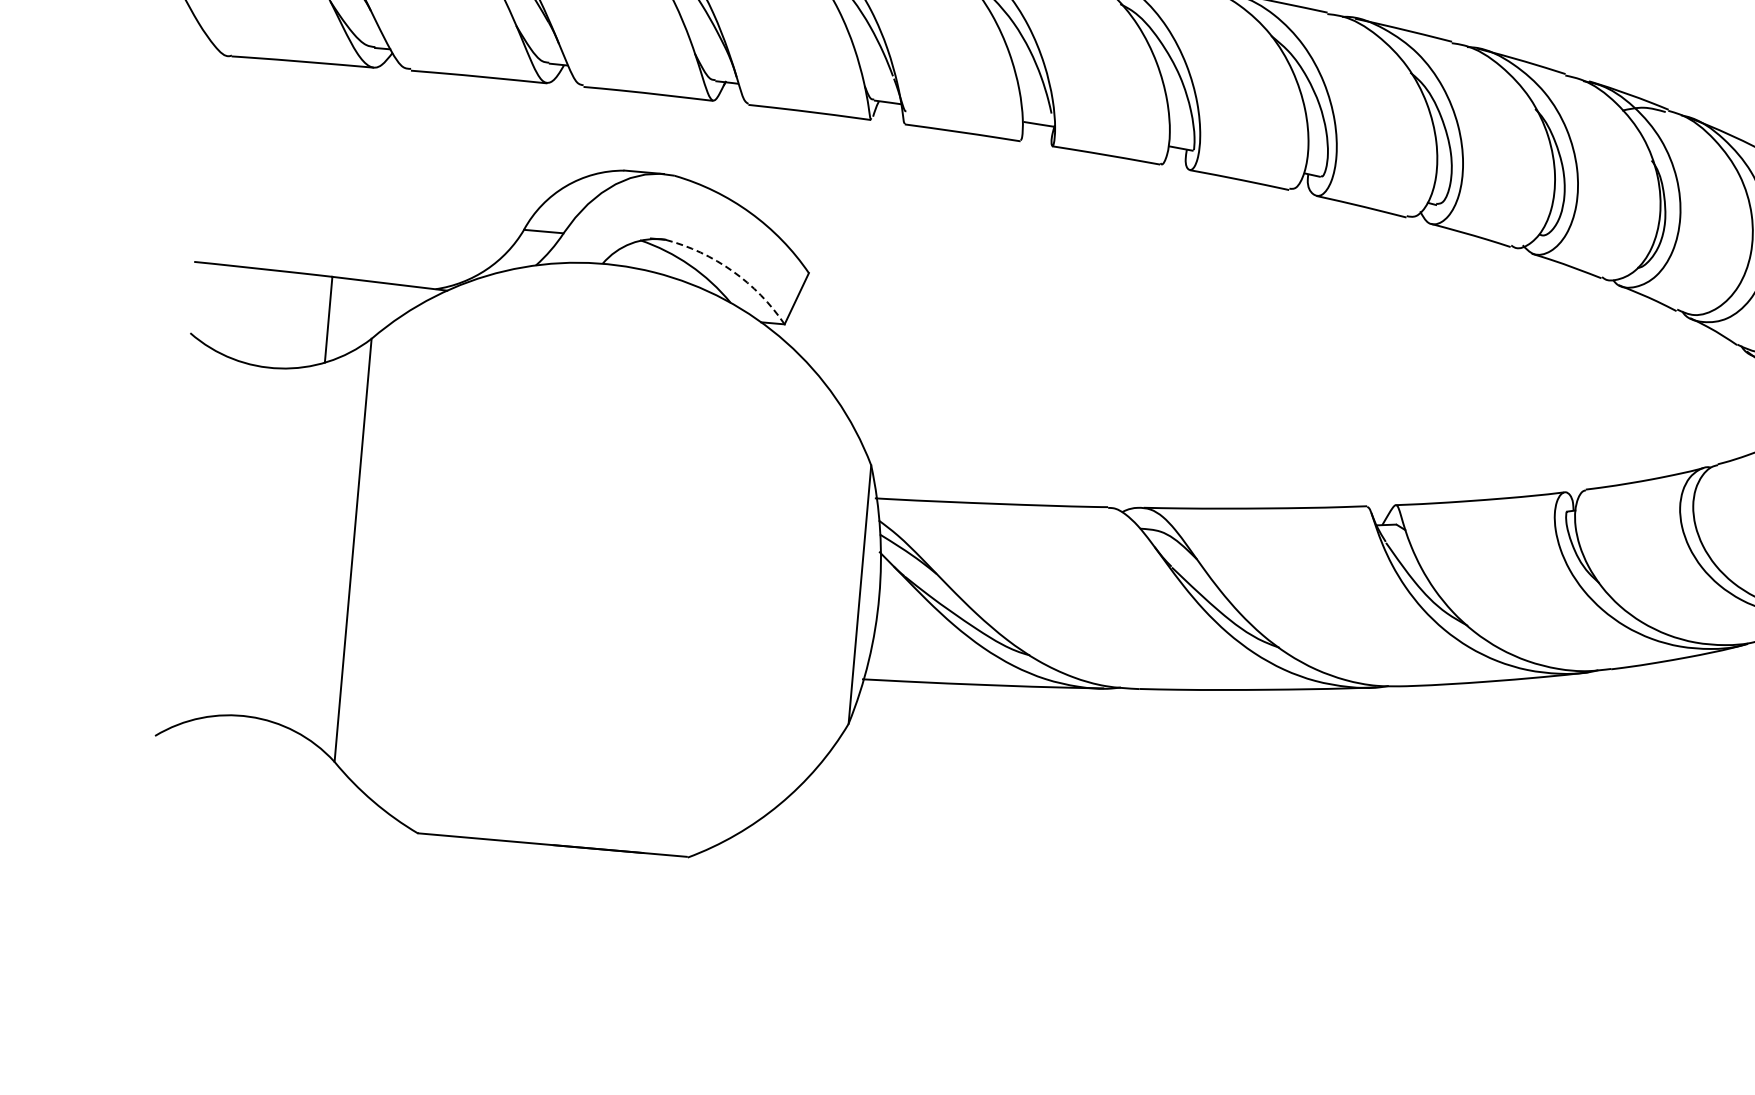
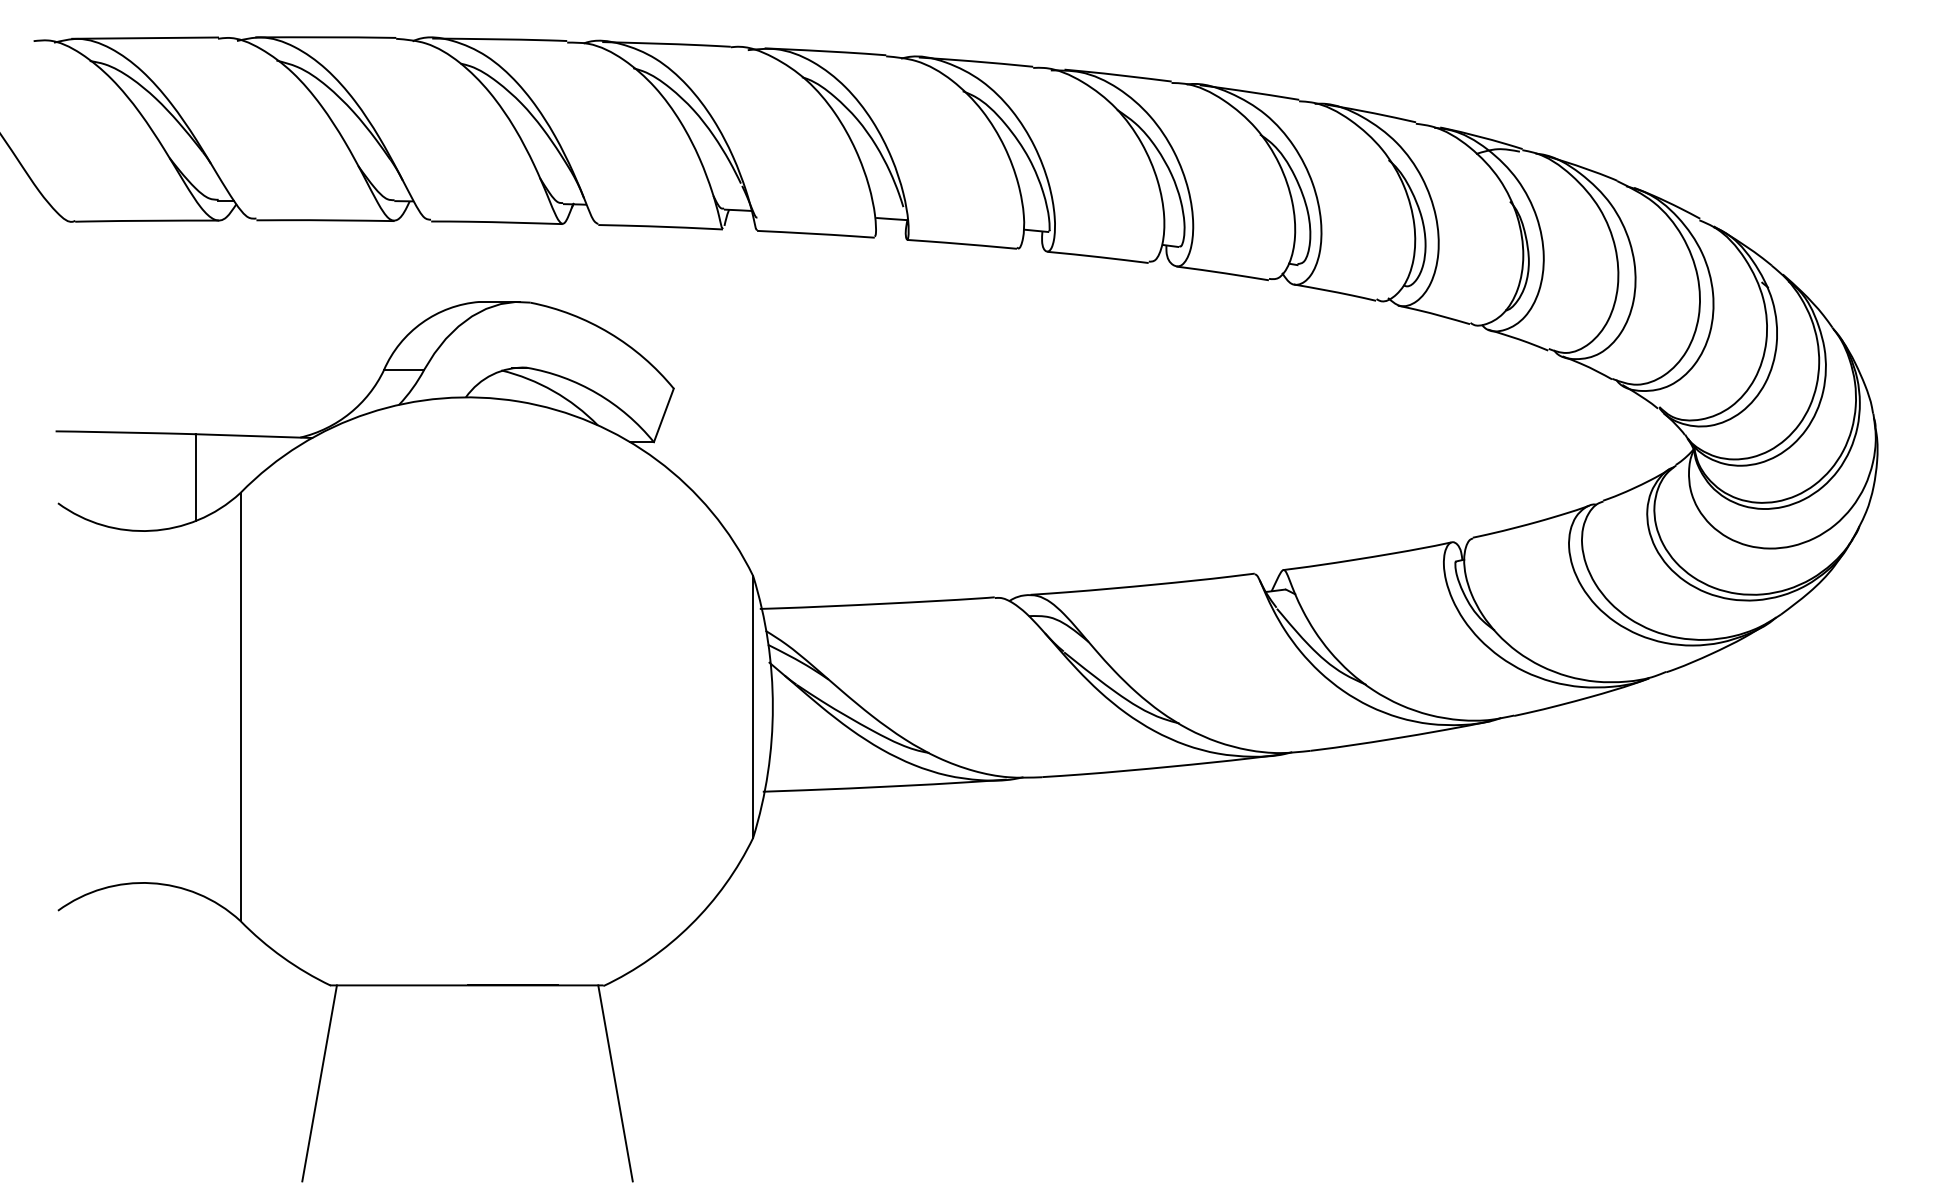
arc: (733, 271) -> (597, 393), dashed -> solid
line: (398, 929) -> (319, 1083), added
line: (691, 954) -> (615, 1083), added

